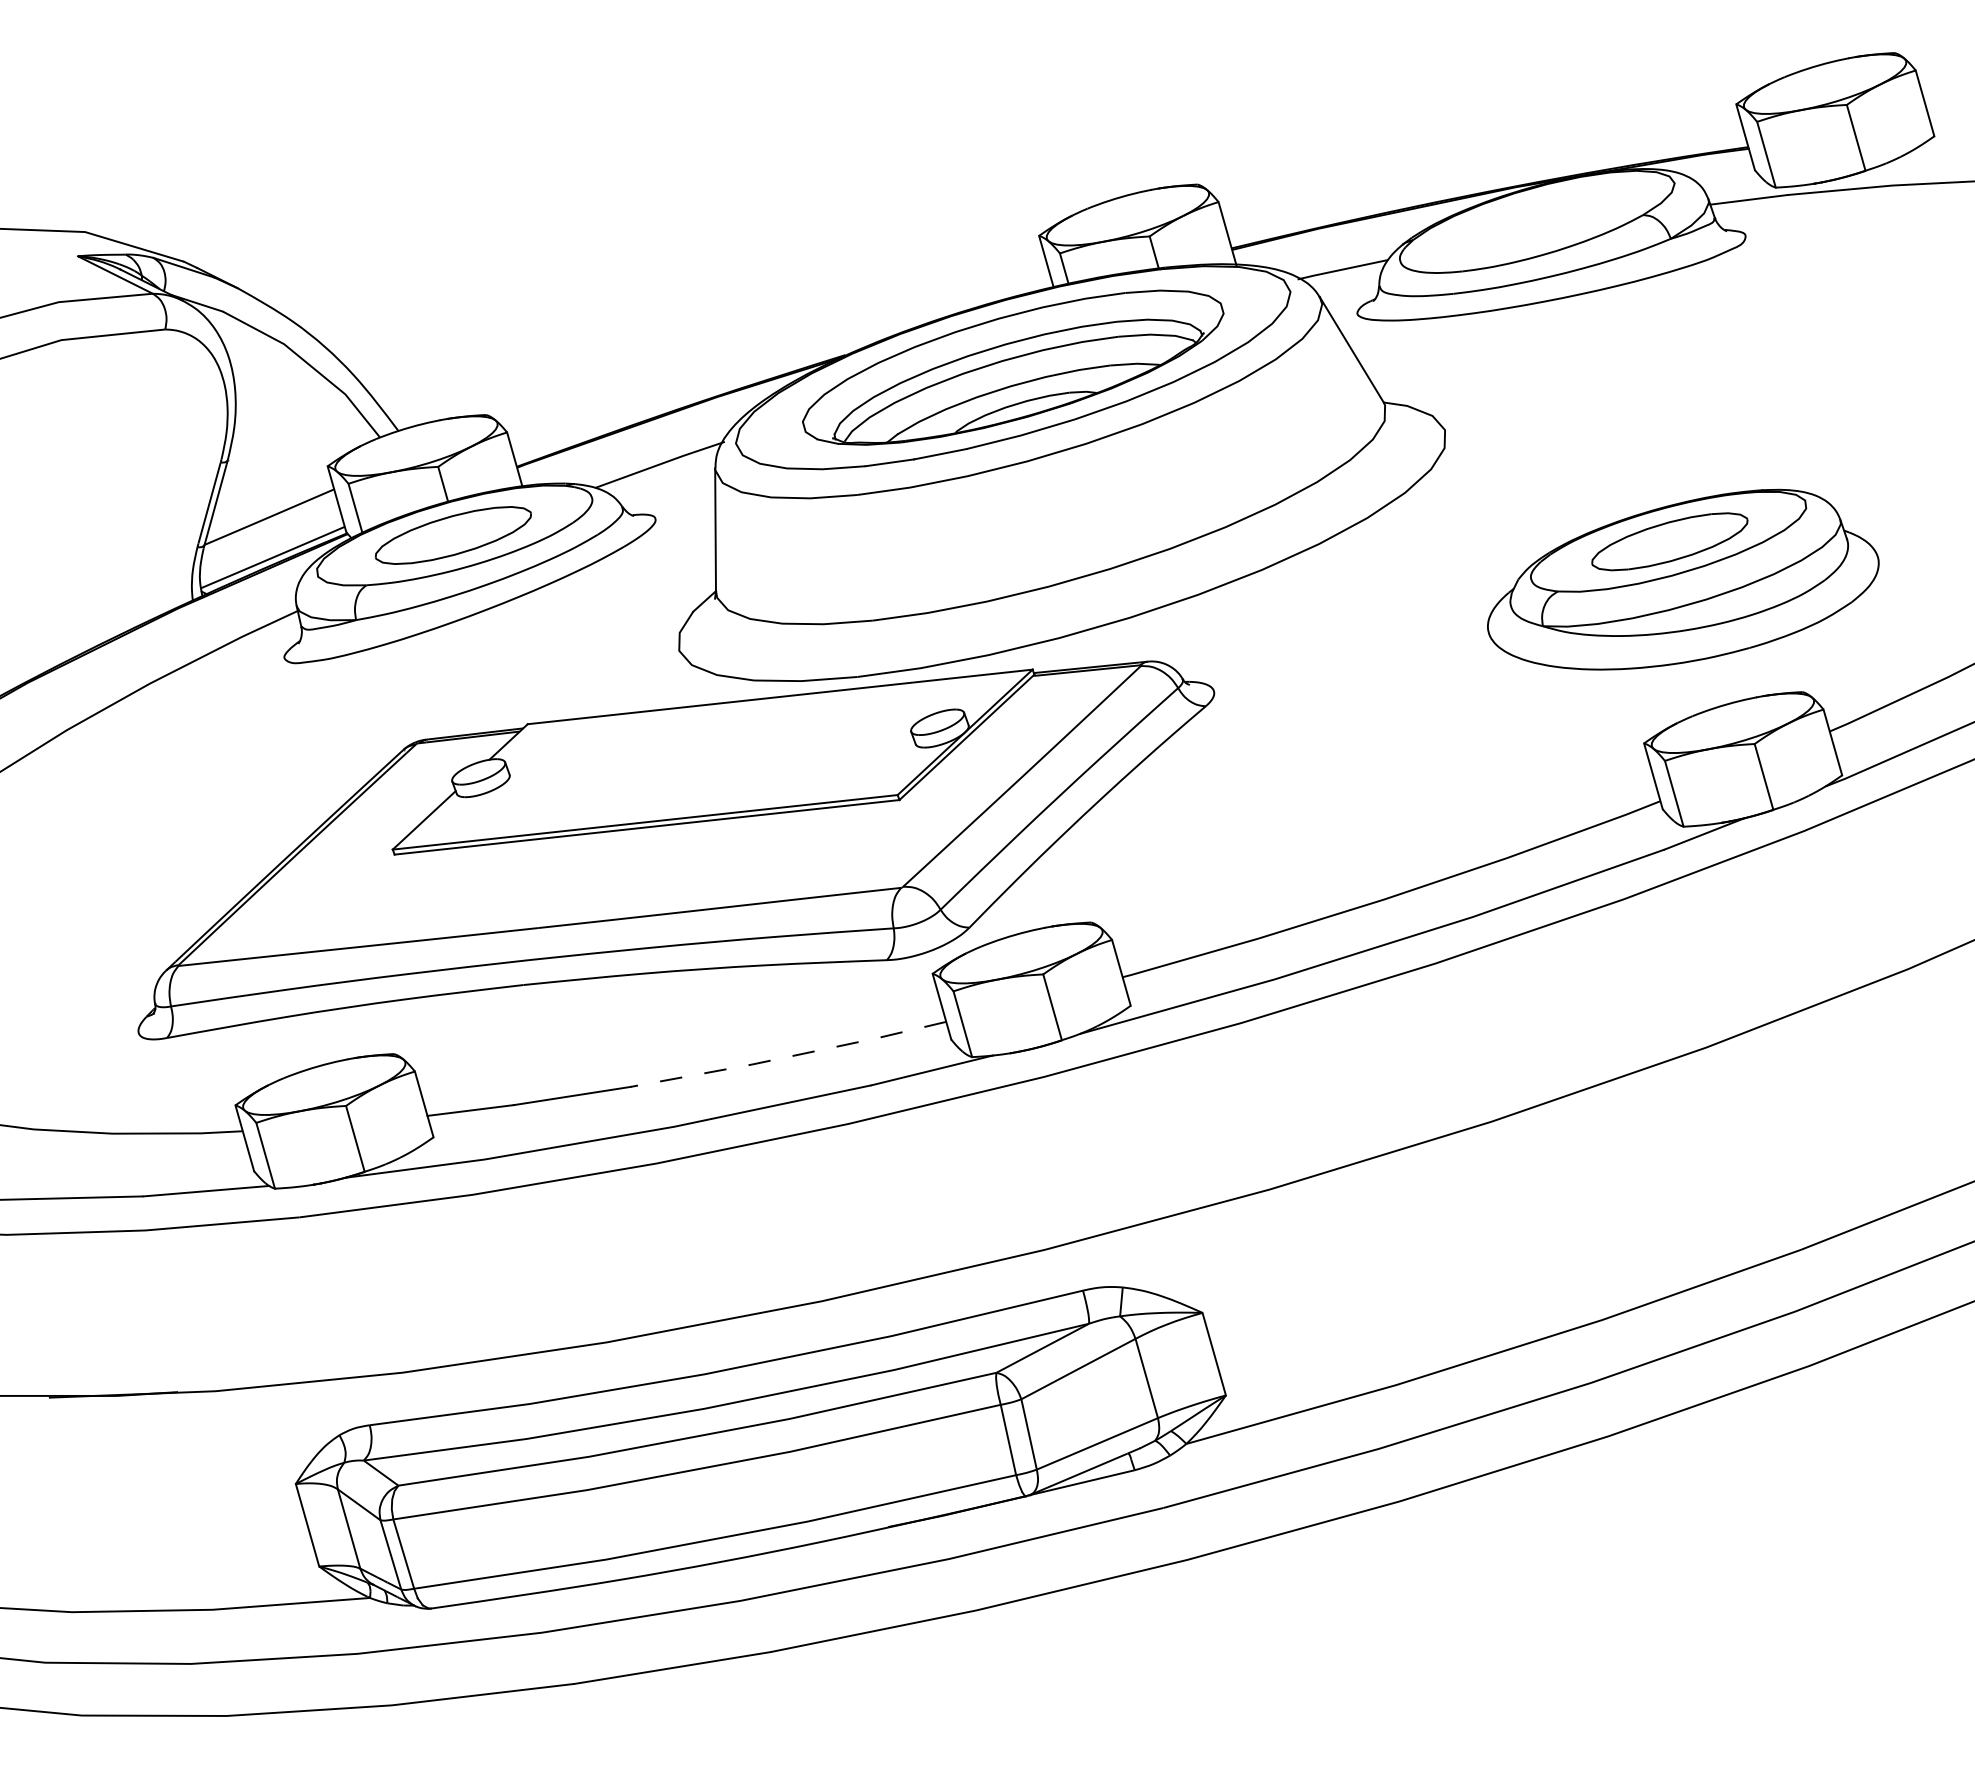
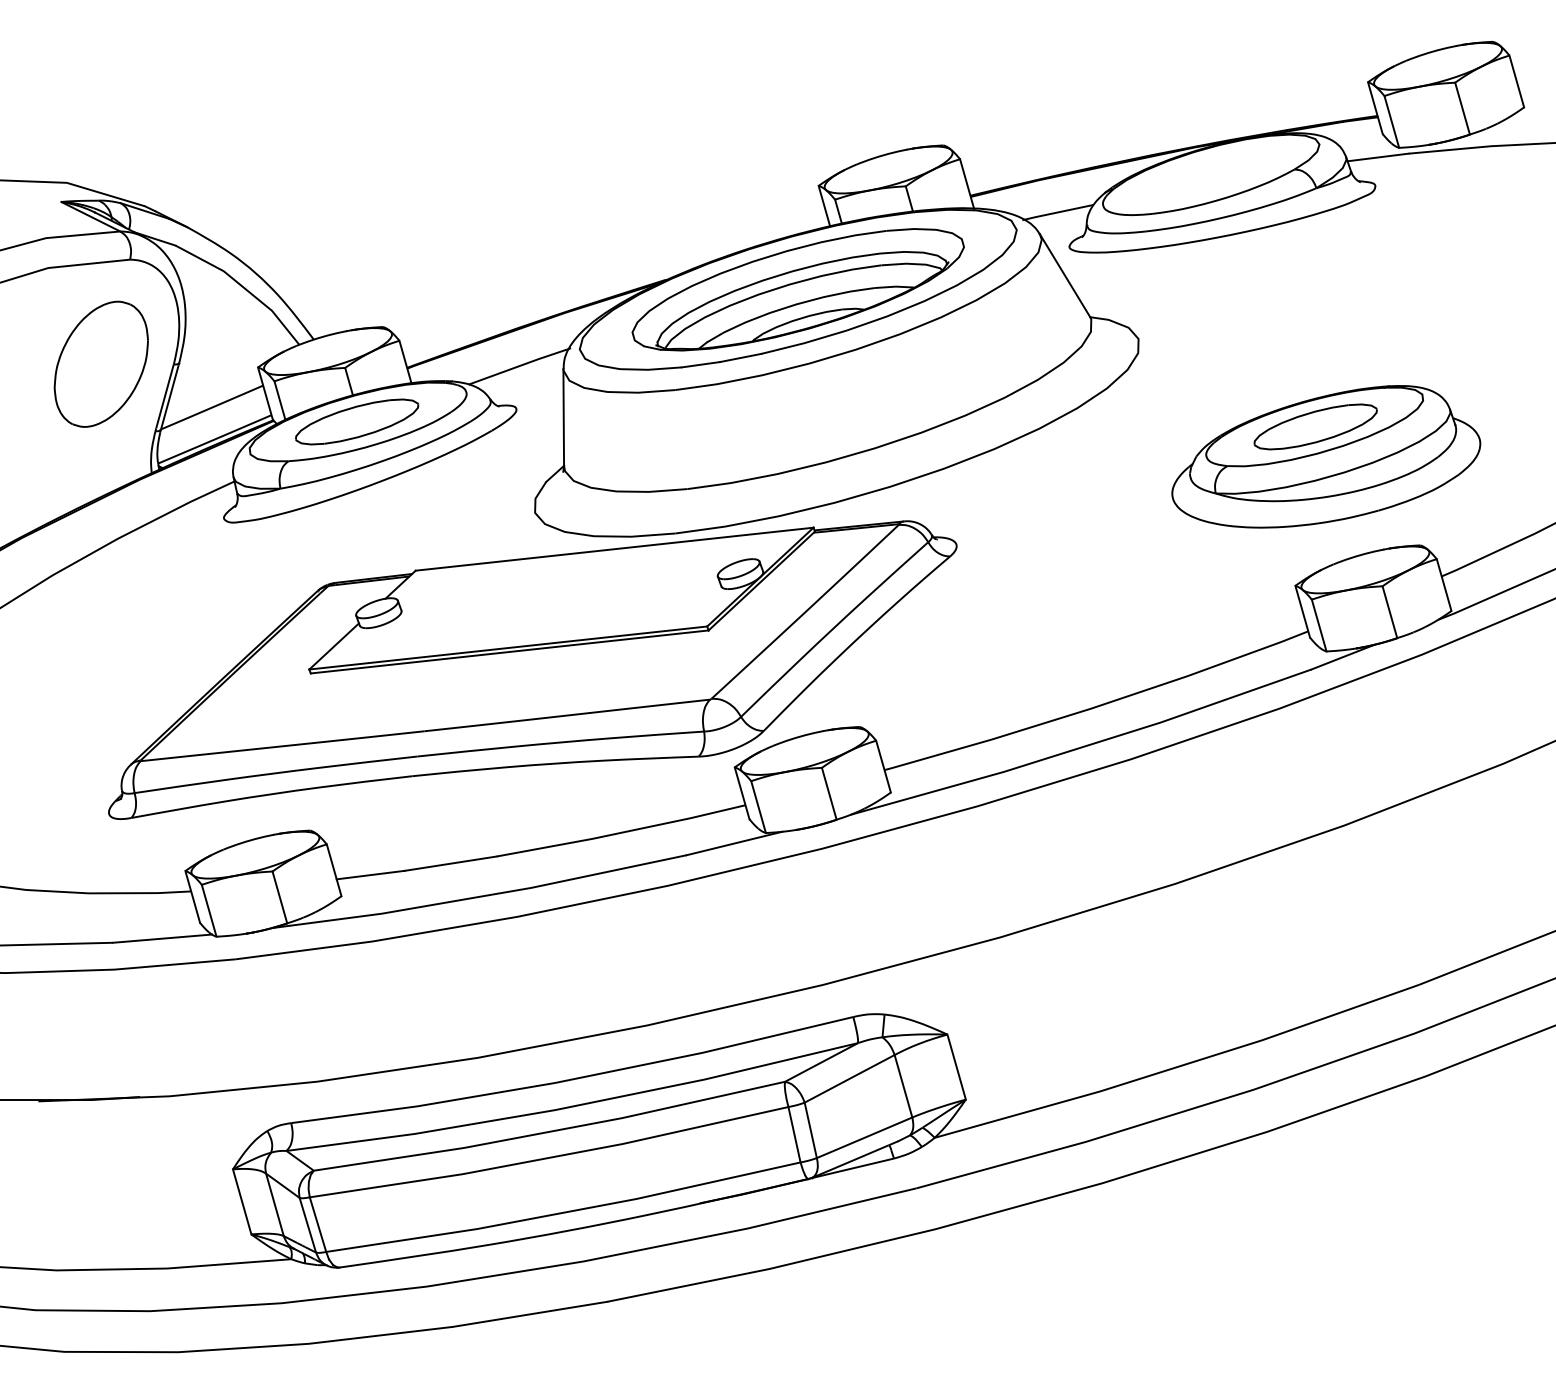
part: (128, 462) -> (101, 364), added
line: (789, 1056) -> (621, 832), dashed -> solid

